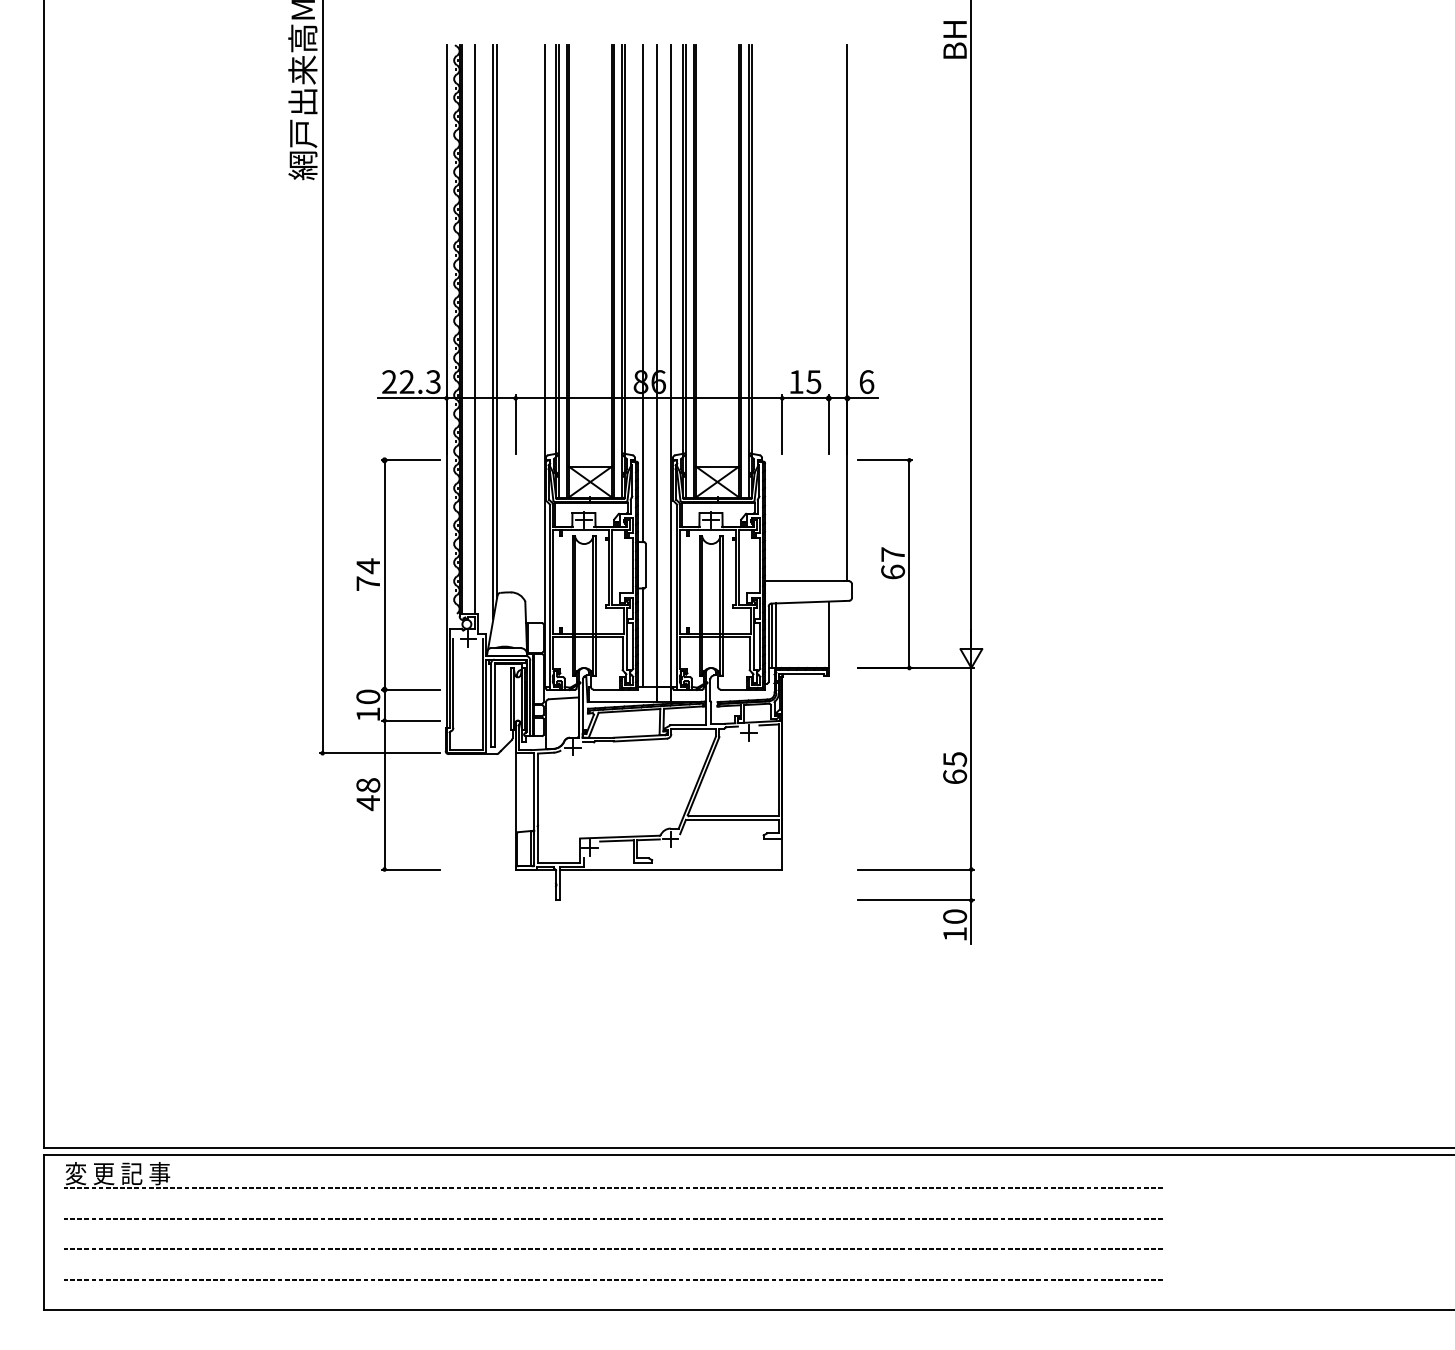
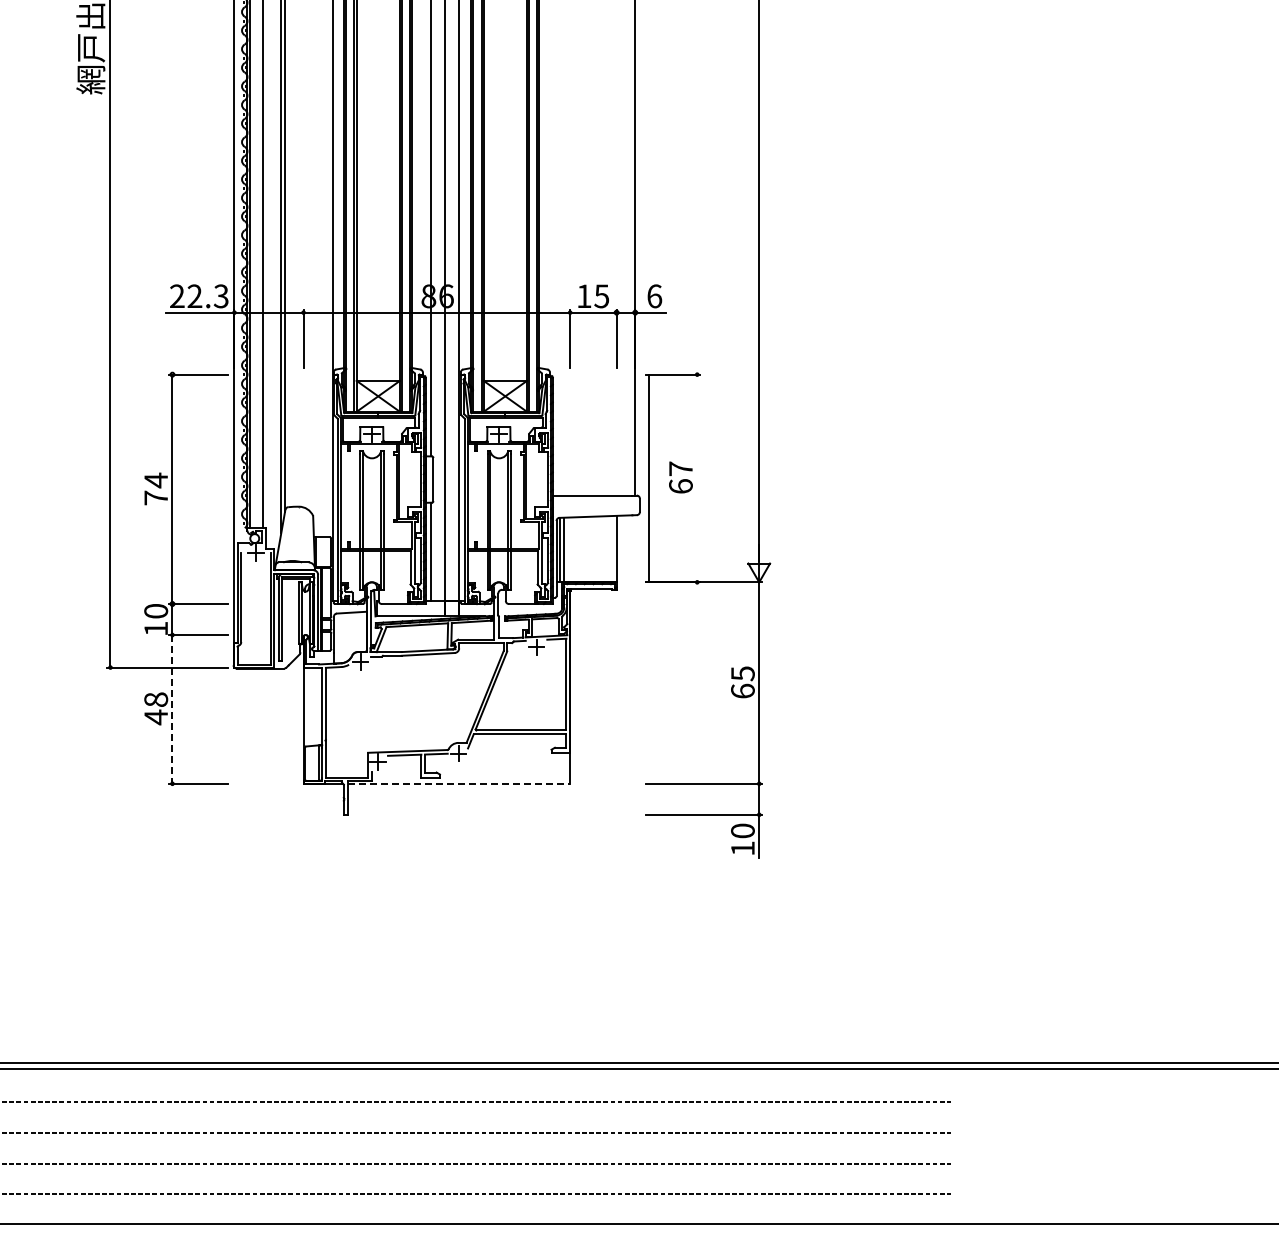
line: (909, 564) -> (649, 478), moved
line: (384, 795) -> (172, 709), solid -> dashed
line: (671, 869) -> (459, 783), solid -> dashed

